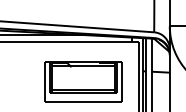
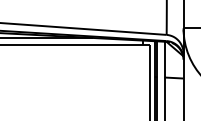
part: (82, 81) -> (89, 88), removed

